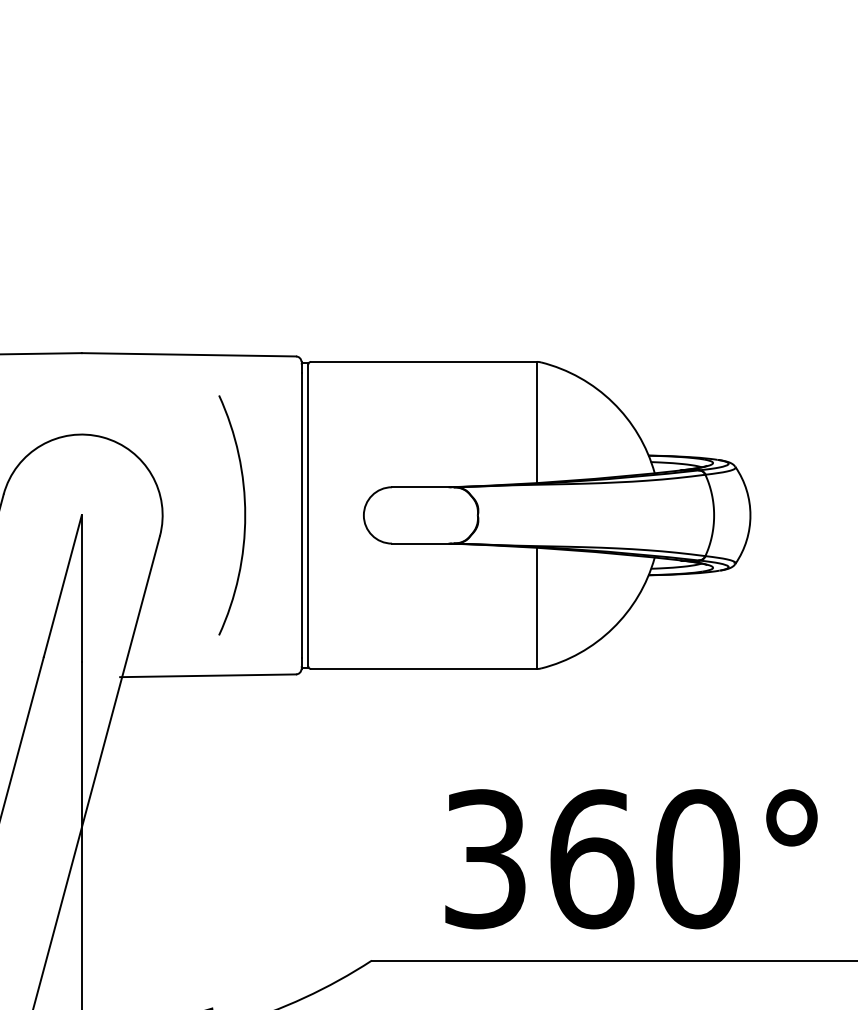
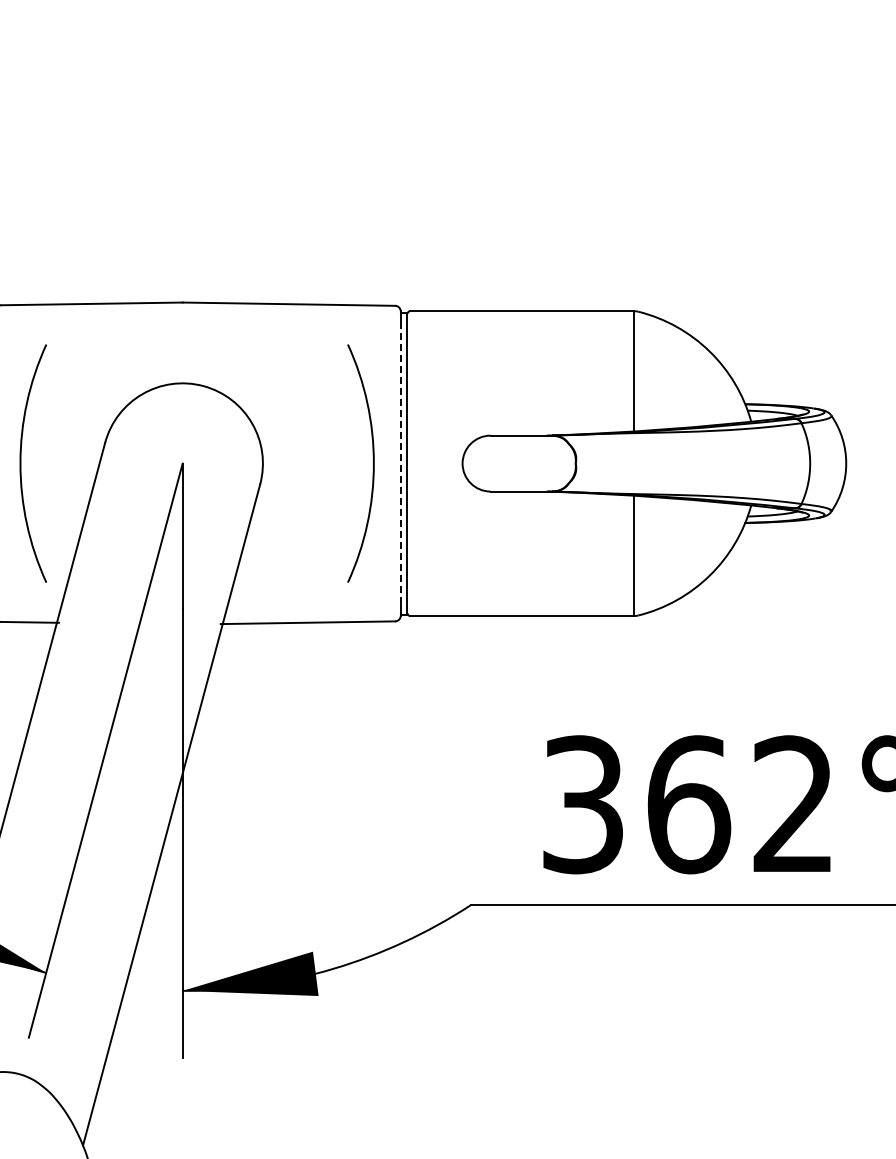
arc: (244, 515) -> (373, 463), moved
line: (301, 516) -> (400, 464), solid -> dashed
text: (697, 858) -> (793, 804), 360 -> 362

